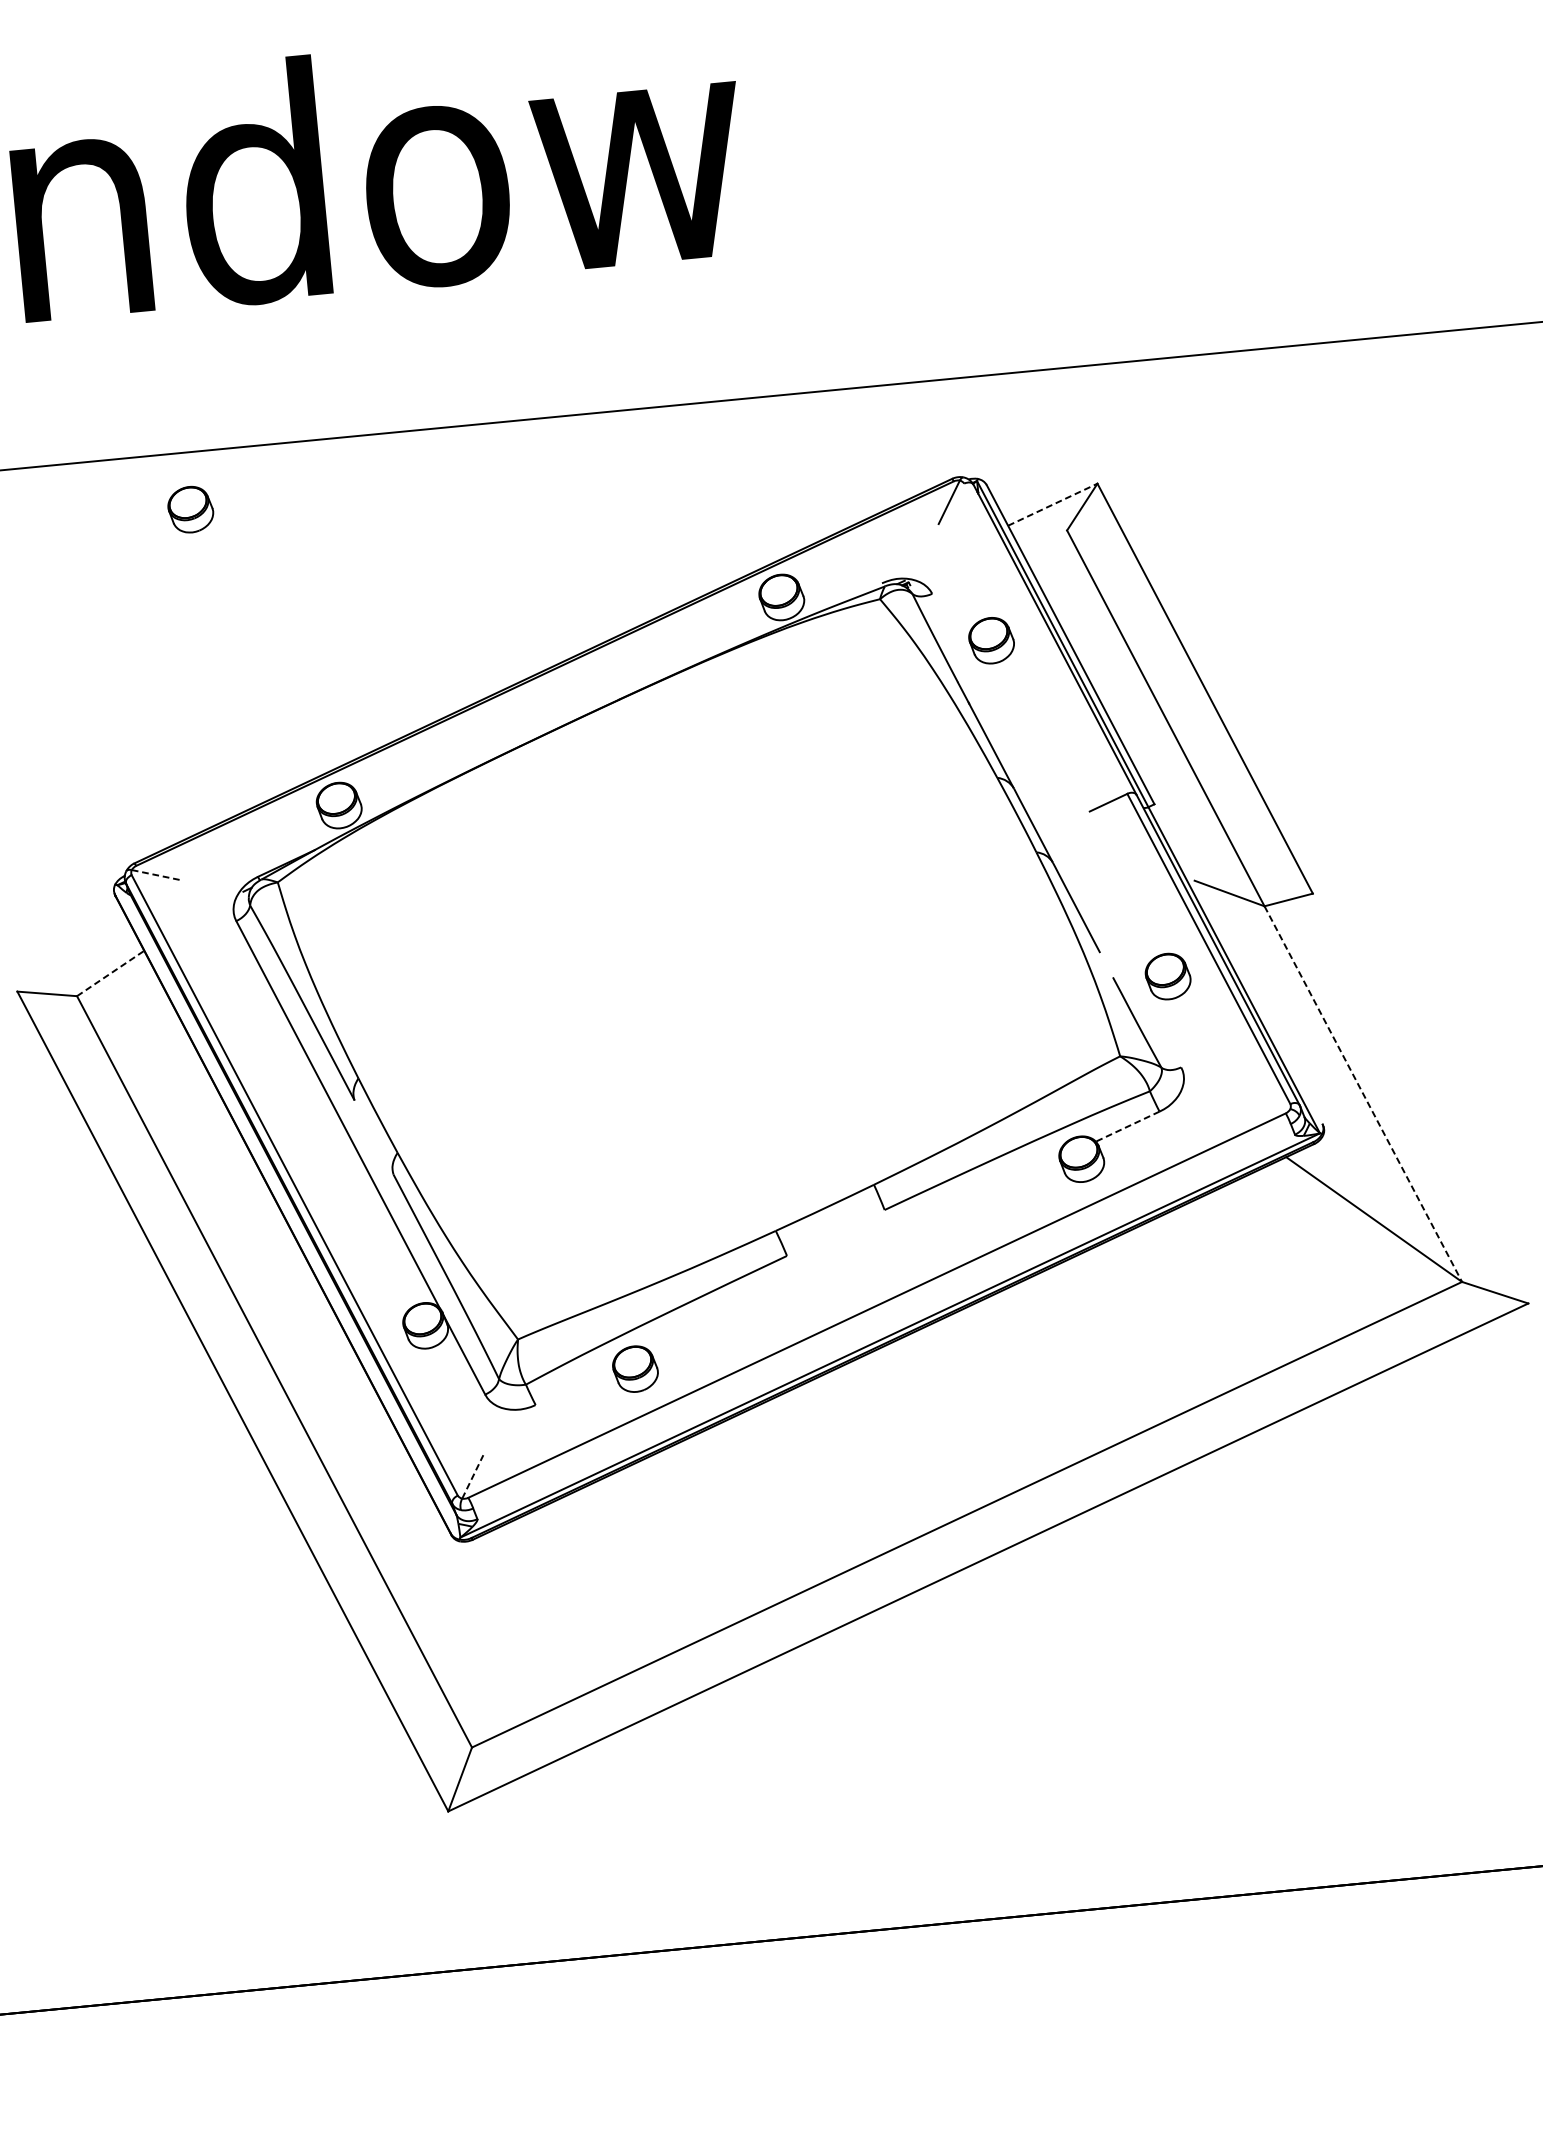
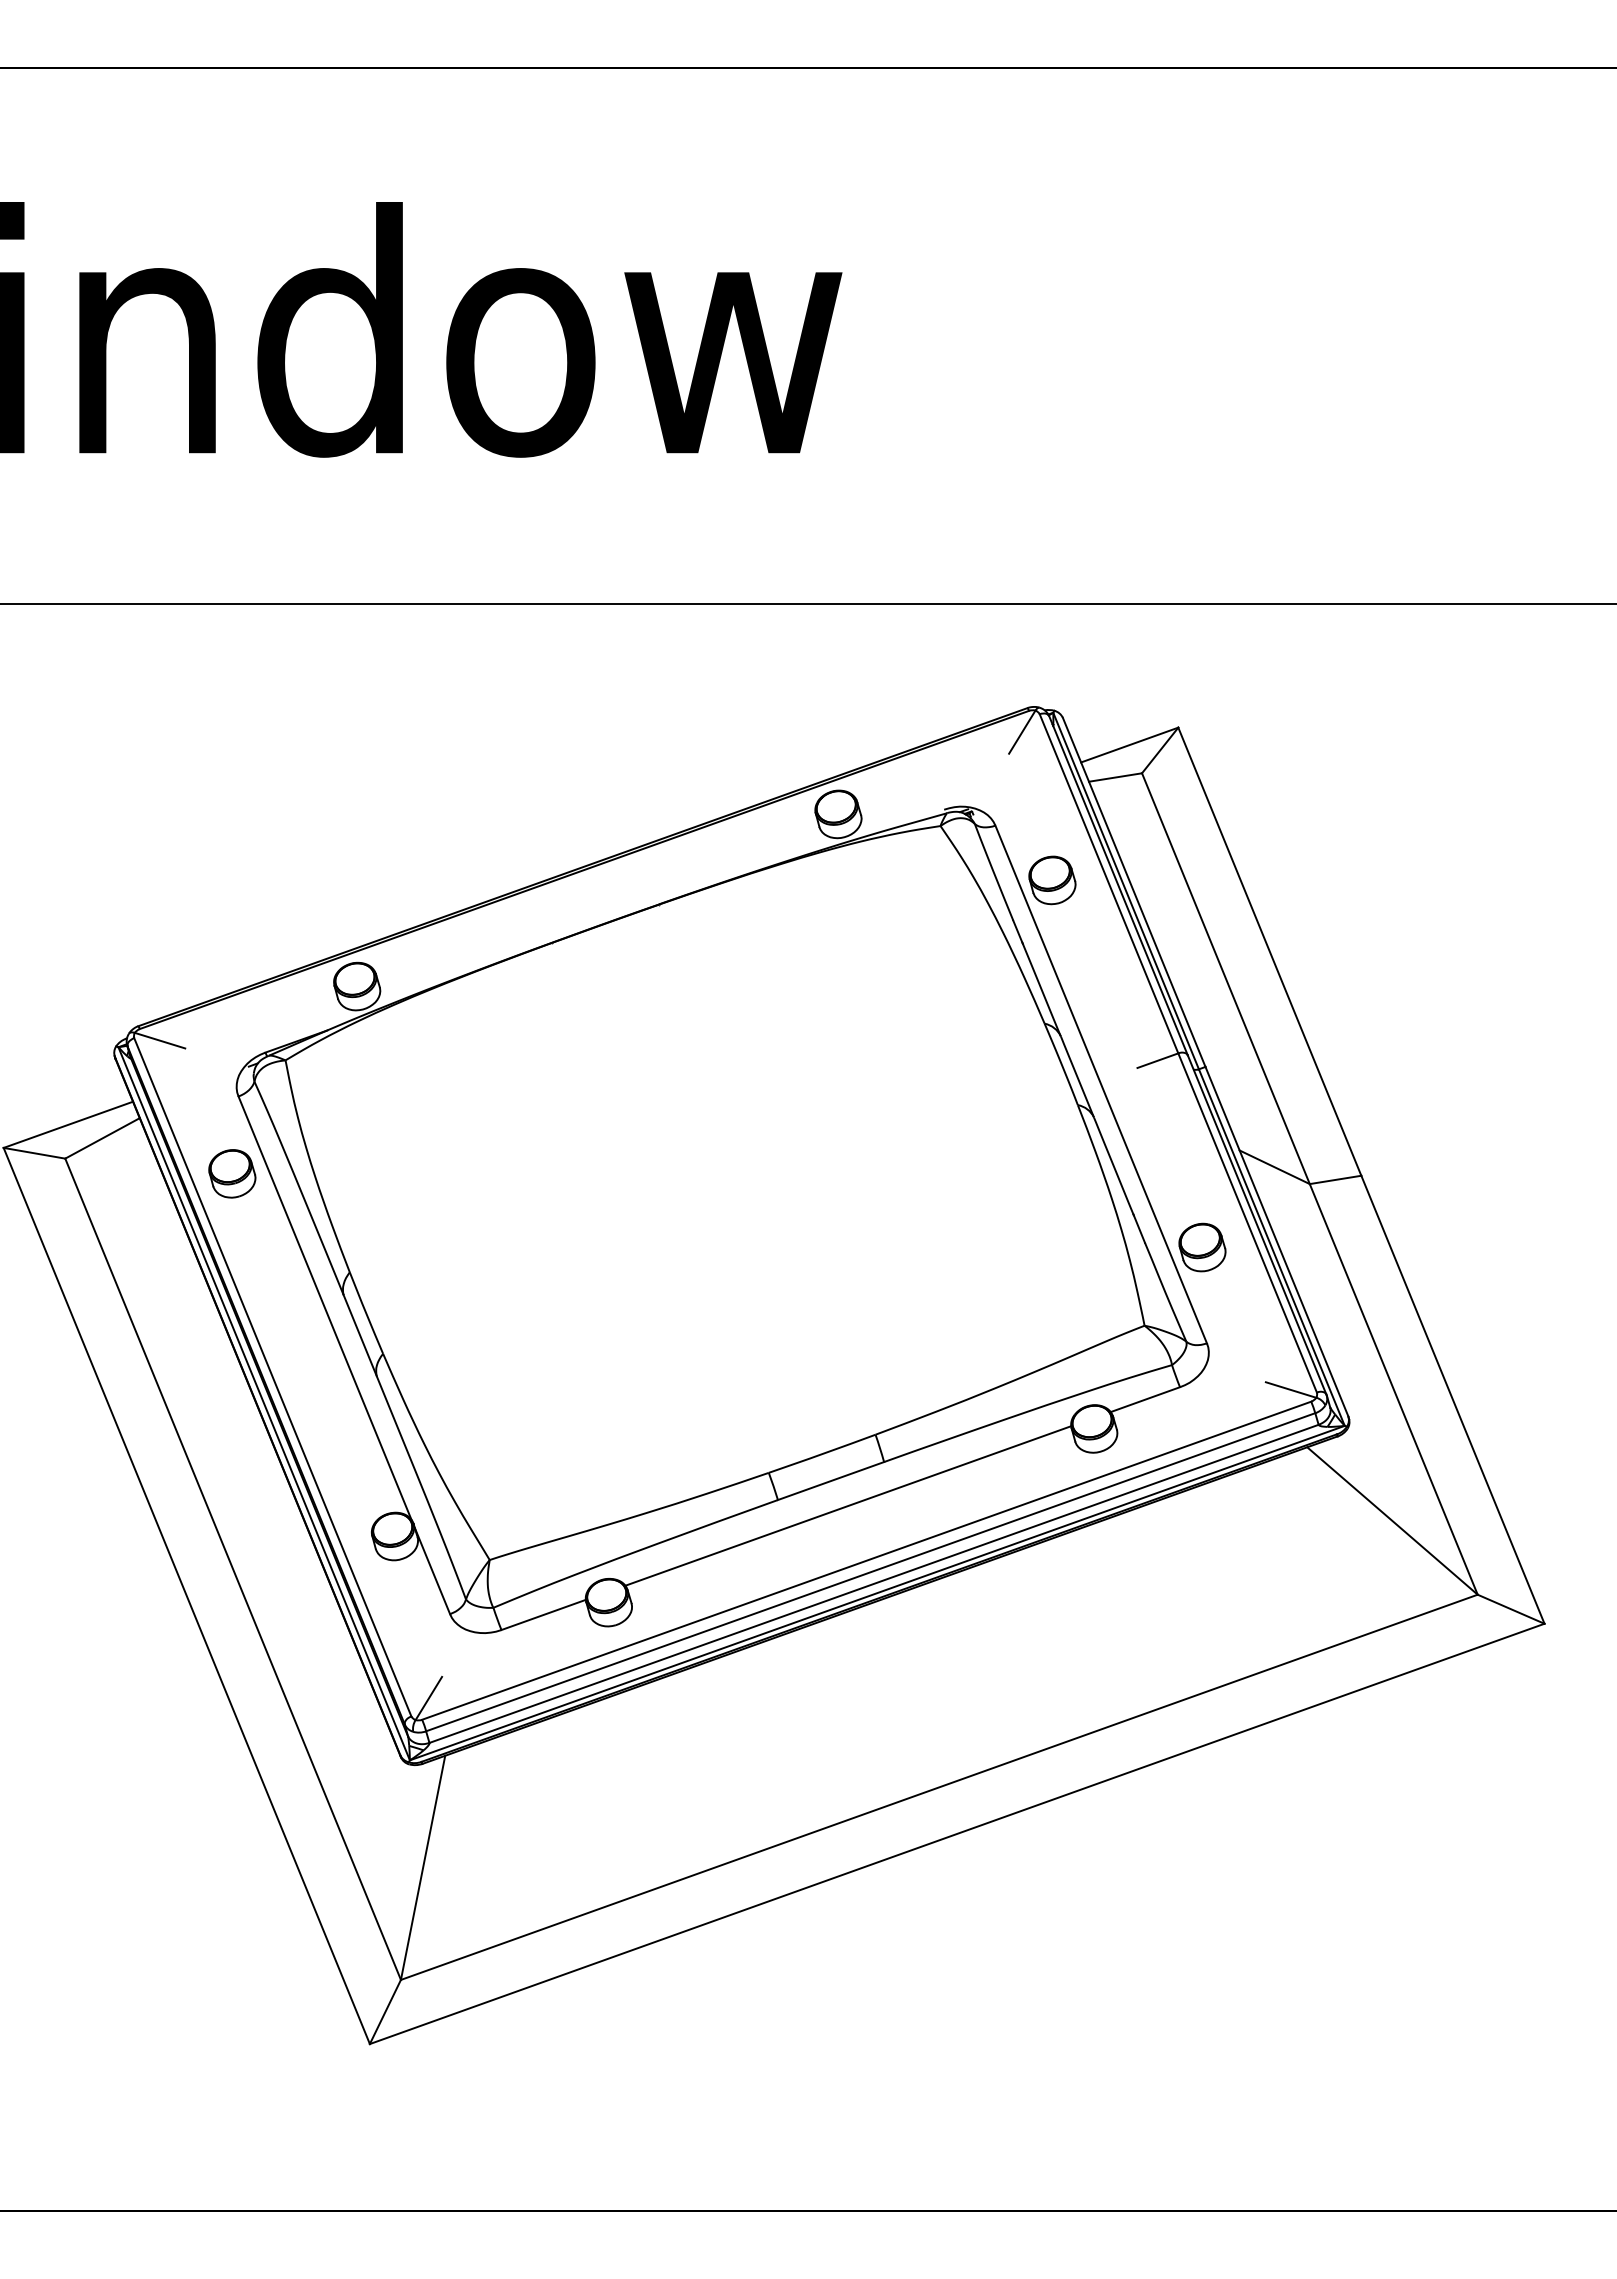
line: (1052, 505) -> (1129, 745), dashed -> solid
part: (190, 509) -> (232, 1173), moved
line: (1042, 536) -> (1115, 777), added
line: (1045, 638) -> (1108, 883), added
line: (1056, 830) -> (1100, 1084), added
line: (156, 874) -> (160, 1040), dashed -> solid
line: (76, 963) -> (68, 1124), added
line: (1105, 964) -> (1138, 1228), added
line: (1238, 964) -> (1276, 1241), added
line: (110, 973) -> (102, 1138), dashed -> solid
line: (1363, 1094) -> (1393, 1389), dashed -> solid
line: (1420, 1098) -> (1452, 1399), added
line: (1264, 1103) -> (1290, 1389), added
line: (1127, 1126) -> (1145, 1399), dashed -> solid
line: (373, 1137) -> (359, 1335), added
line: (288, 1211) -> (263, 1403), added
line: (835, 1233) -> (830, 1481), added
line: (854, 1254) -> (848, 1505), added
line: (881, 1316) -> (870, 1572), added
line: (885, 1326) -> (873, 1583), added
line: (574, 1386) -> (543, 1614), added
line: (473, 1476) -> (429, 1698), dashed -> solid
line: (482, 1638) -> (422, 1867), added

